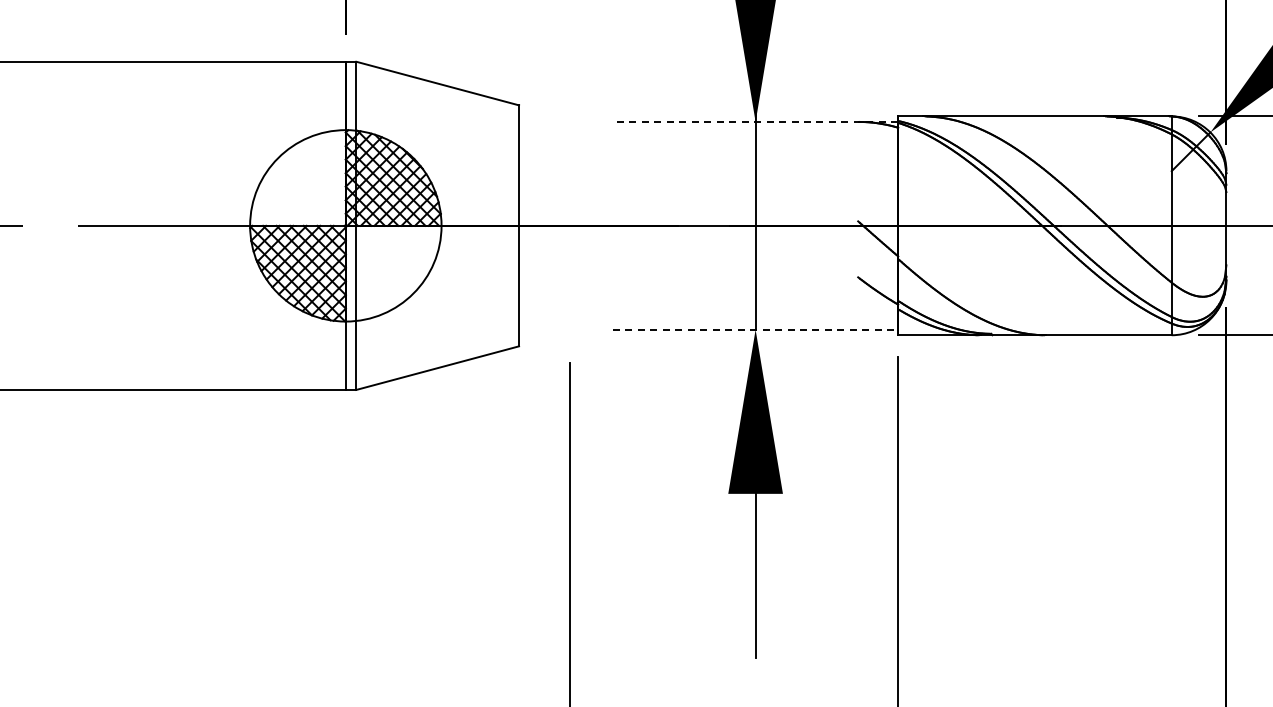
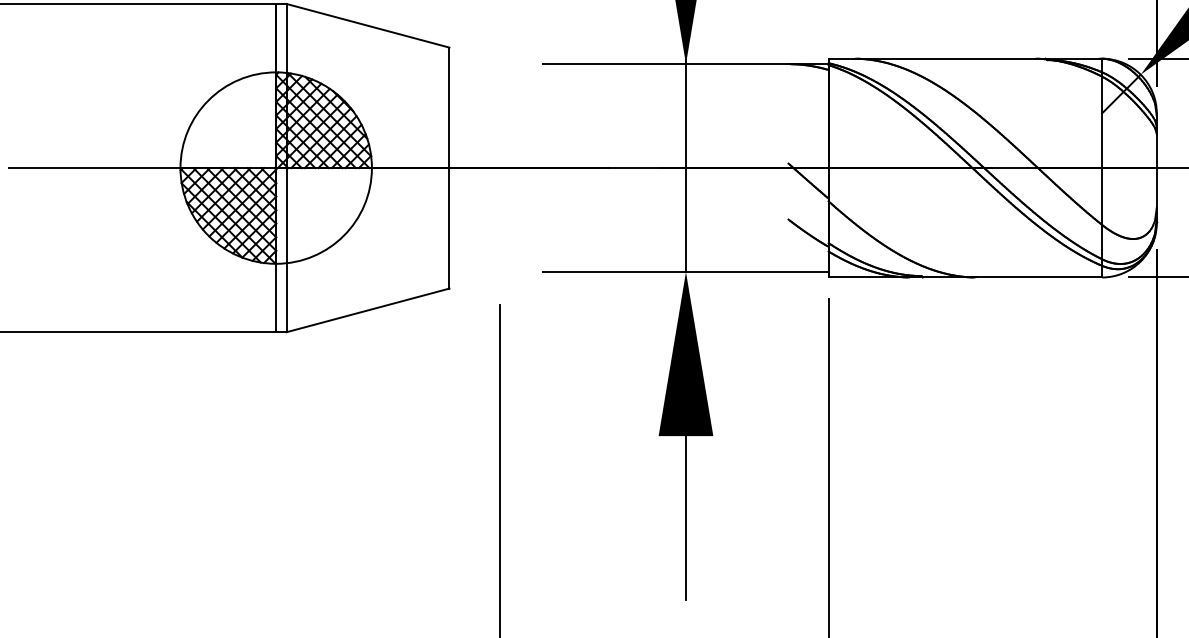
line: (755, 121) -> (685, 63), dashed -> solid
line: (755, 329) -> (685, 271), dashed -> solid

